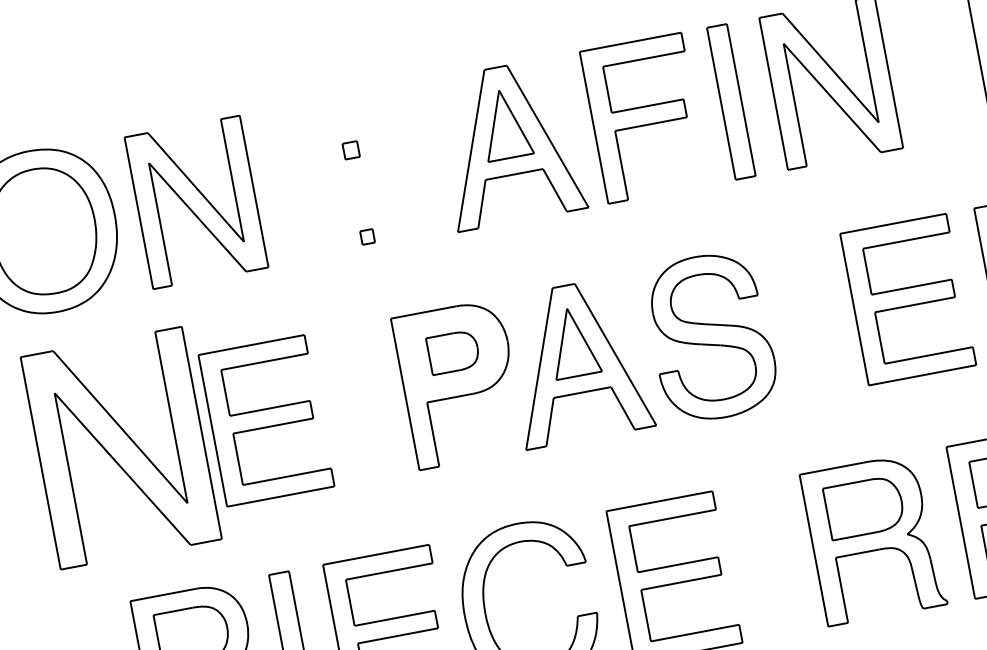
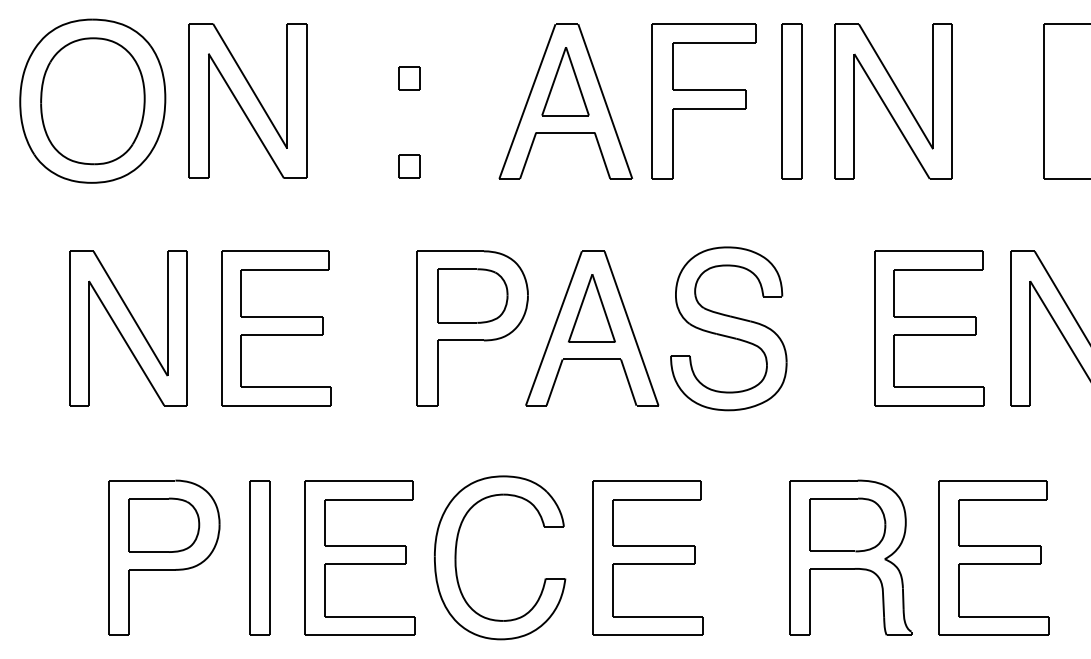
part: (351, 150) -> (409, 78), size x1.43
part: (367, 236) -> (409, 166), size x1.67
part: (453, 351) -> (472, 295), size x1.43
part: (121, 448) -> (128, 328), size x0.71

